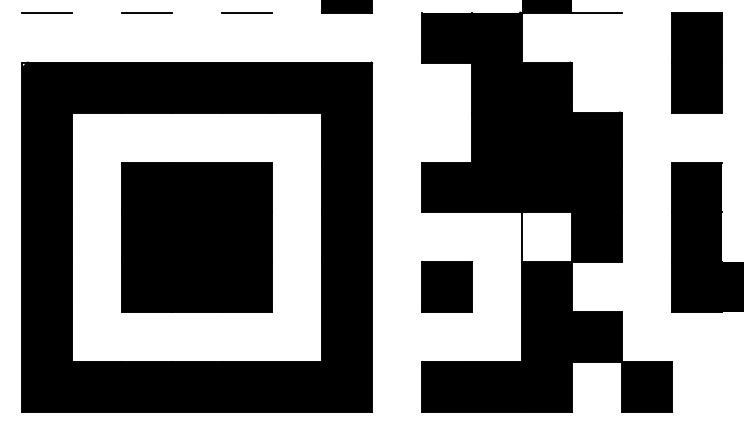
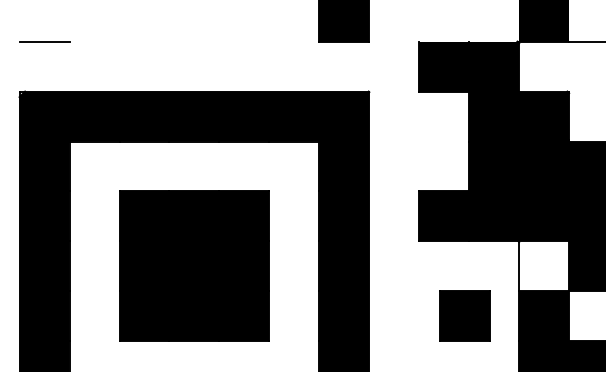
line: (147, 12) -> (144, 41), removed
line: (247, 12) -> (244, 41), removed
part: (446, 286) -> (464, 315), moved

